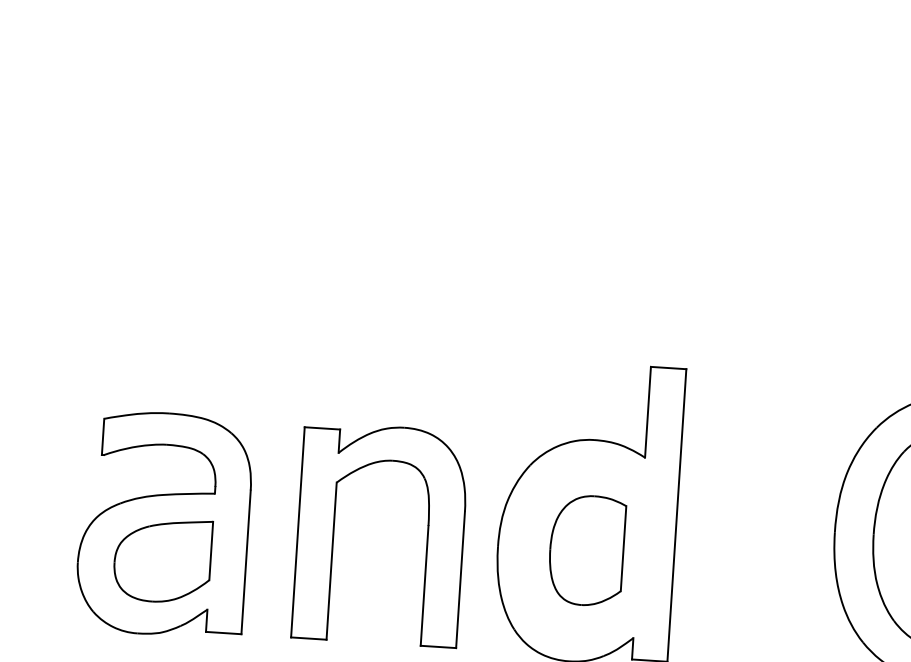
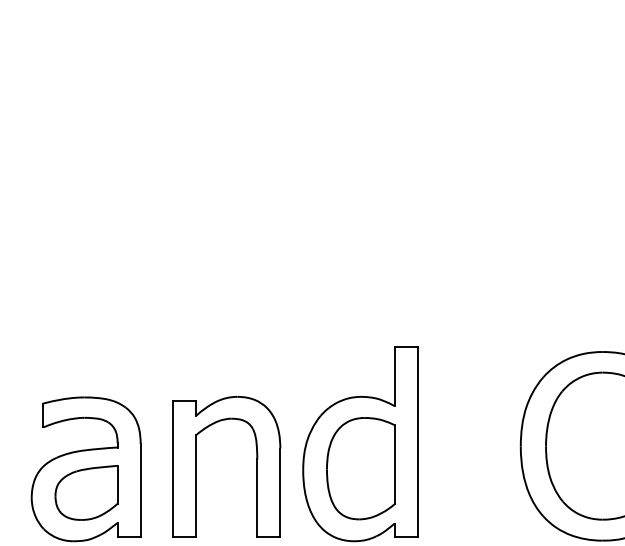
part: (586, 550) -> (360, 468), size x1.43

